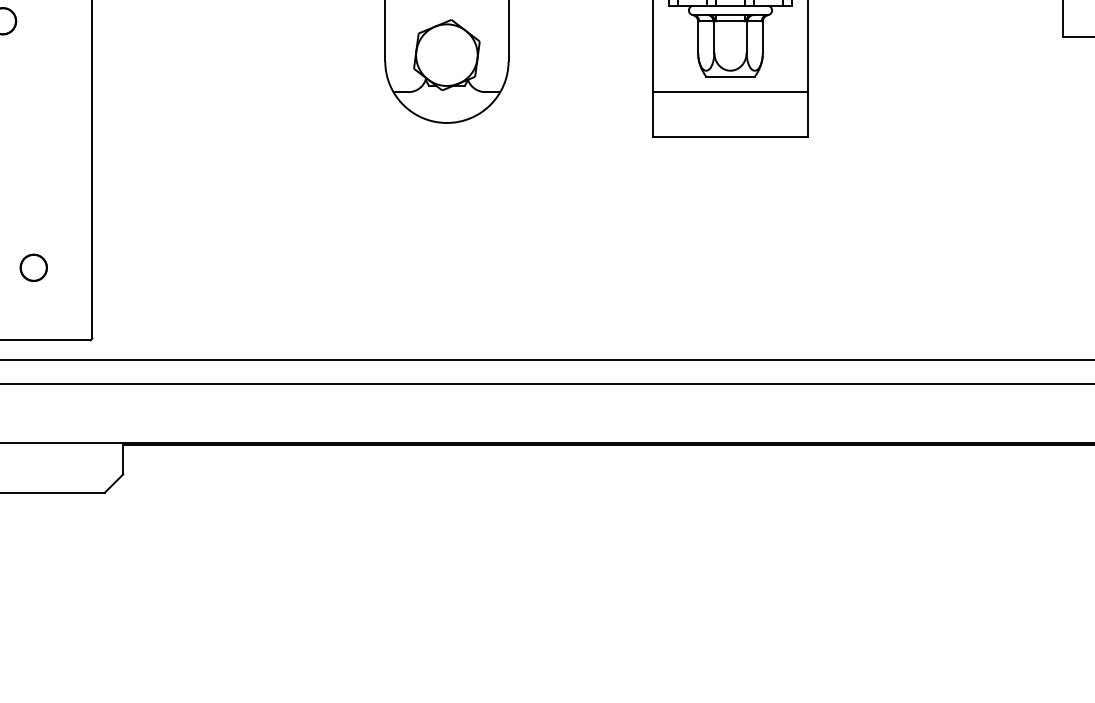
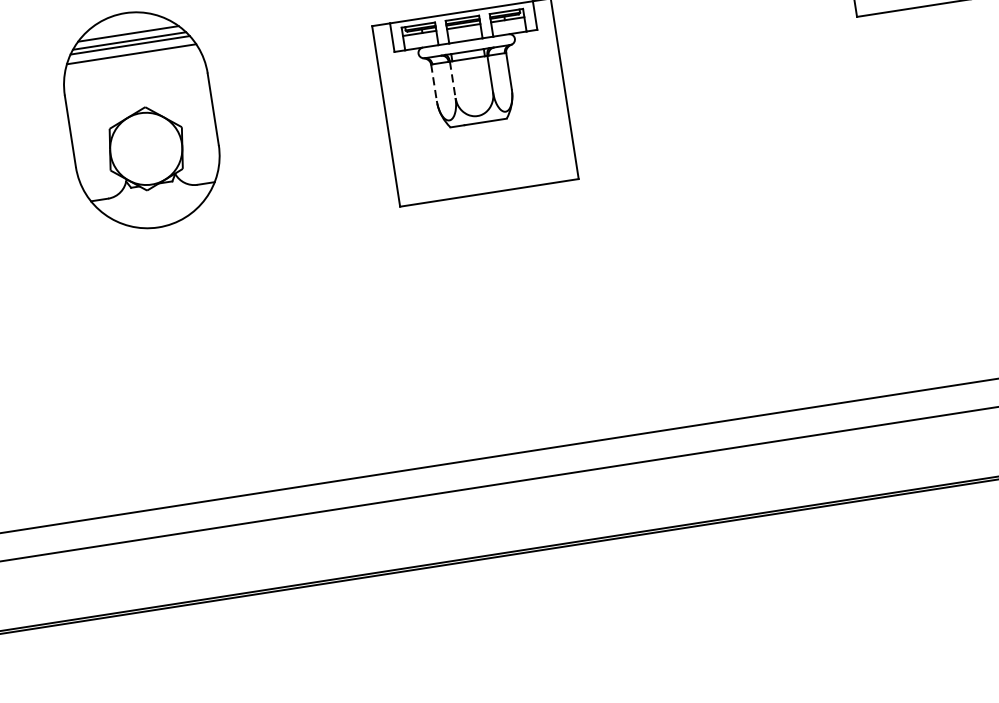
line: (698, 36) -> (434, 82), solid -> dashed
line: (714, 36) -> (452, 79), solid -> dashed
line: (730, 92) -> (481, 141), removed

